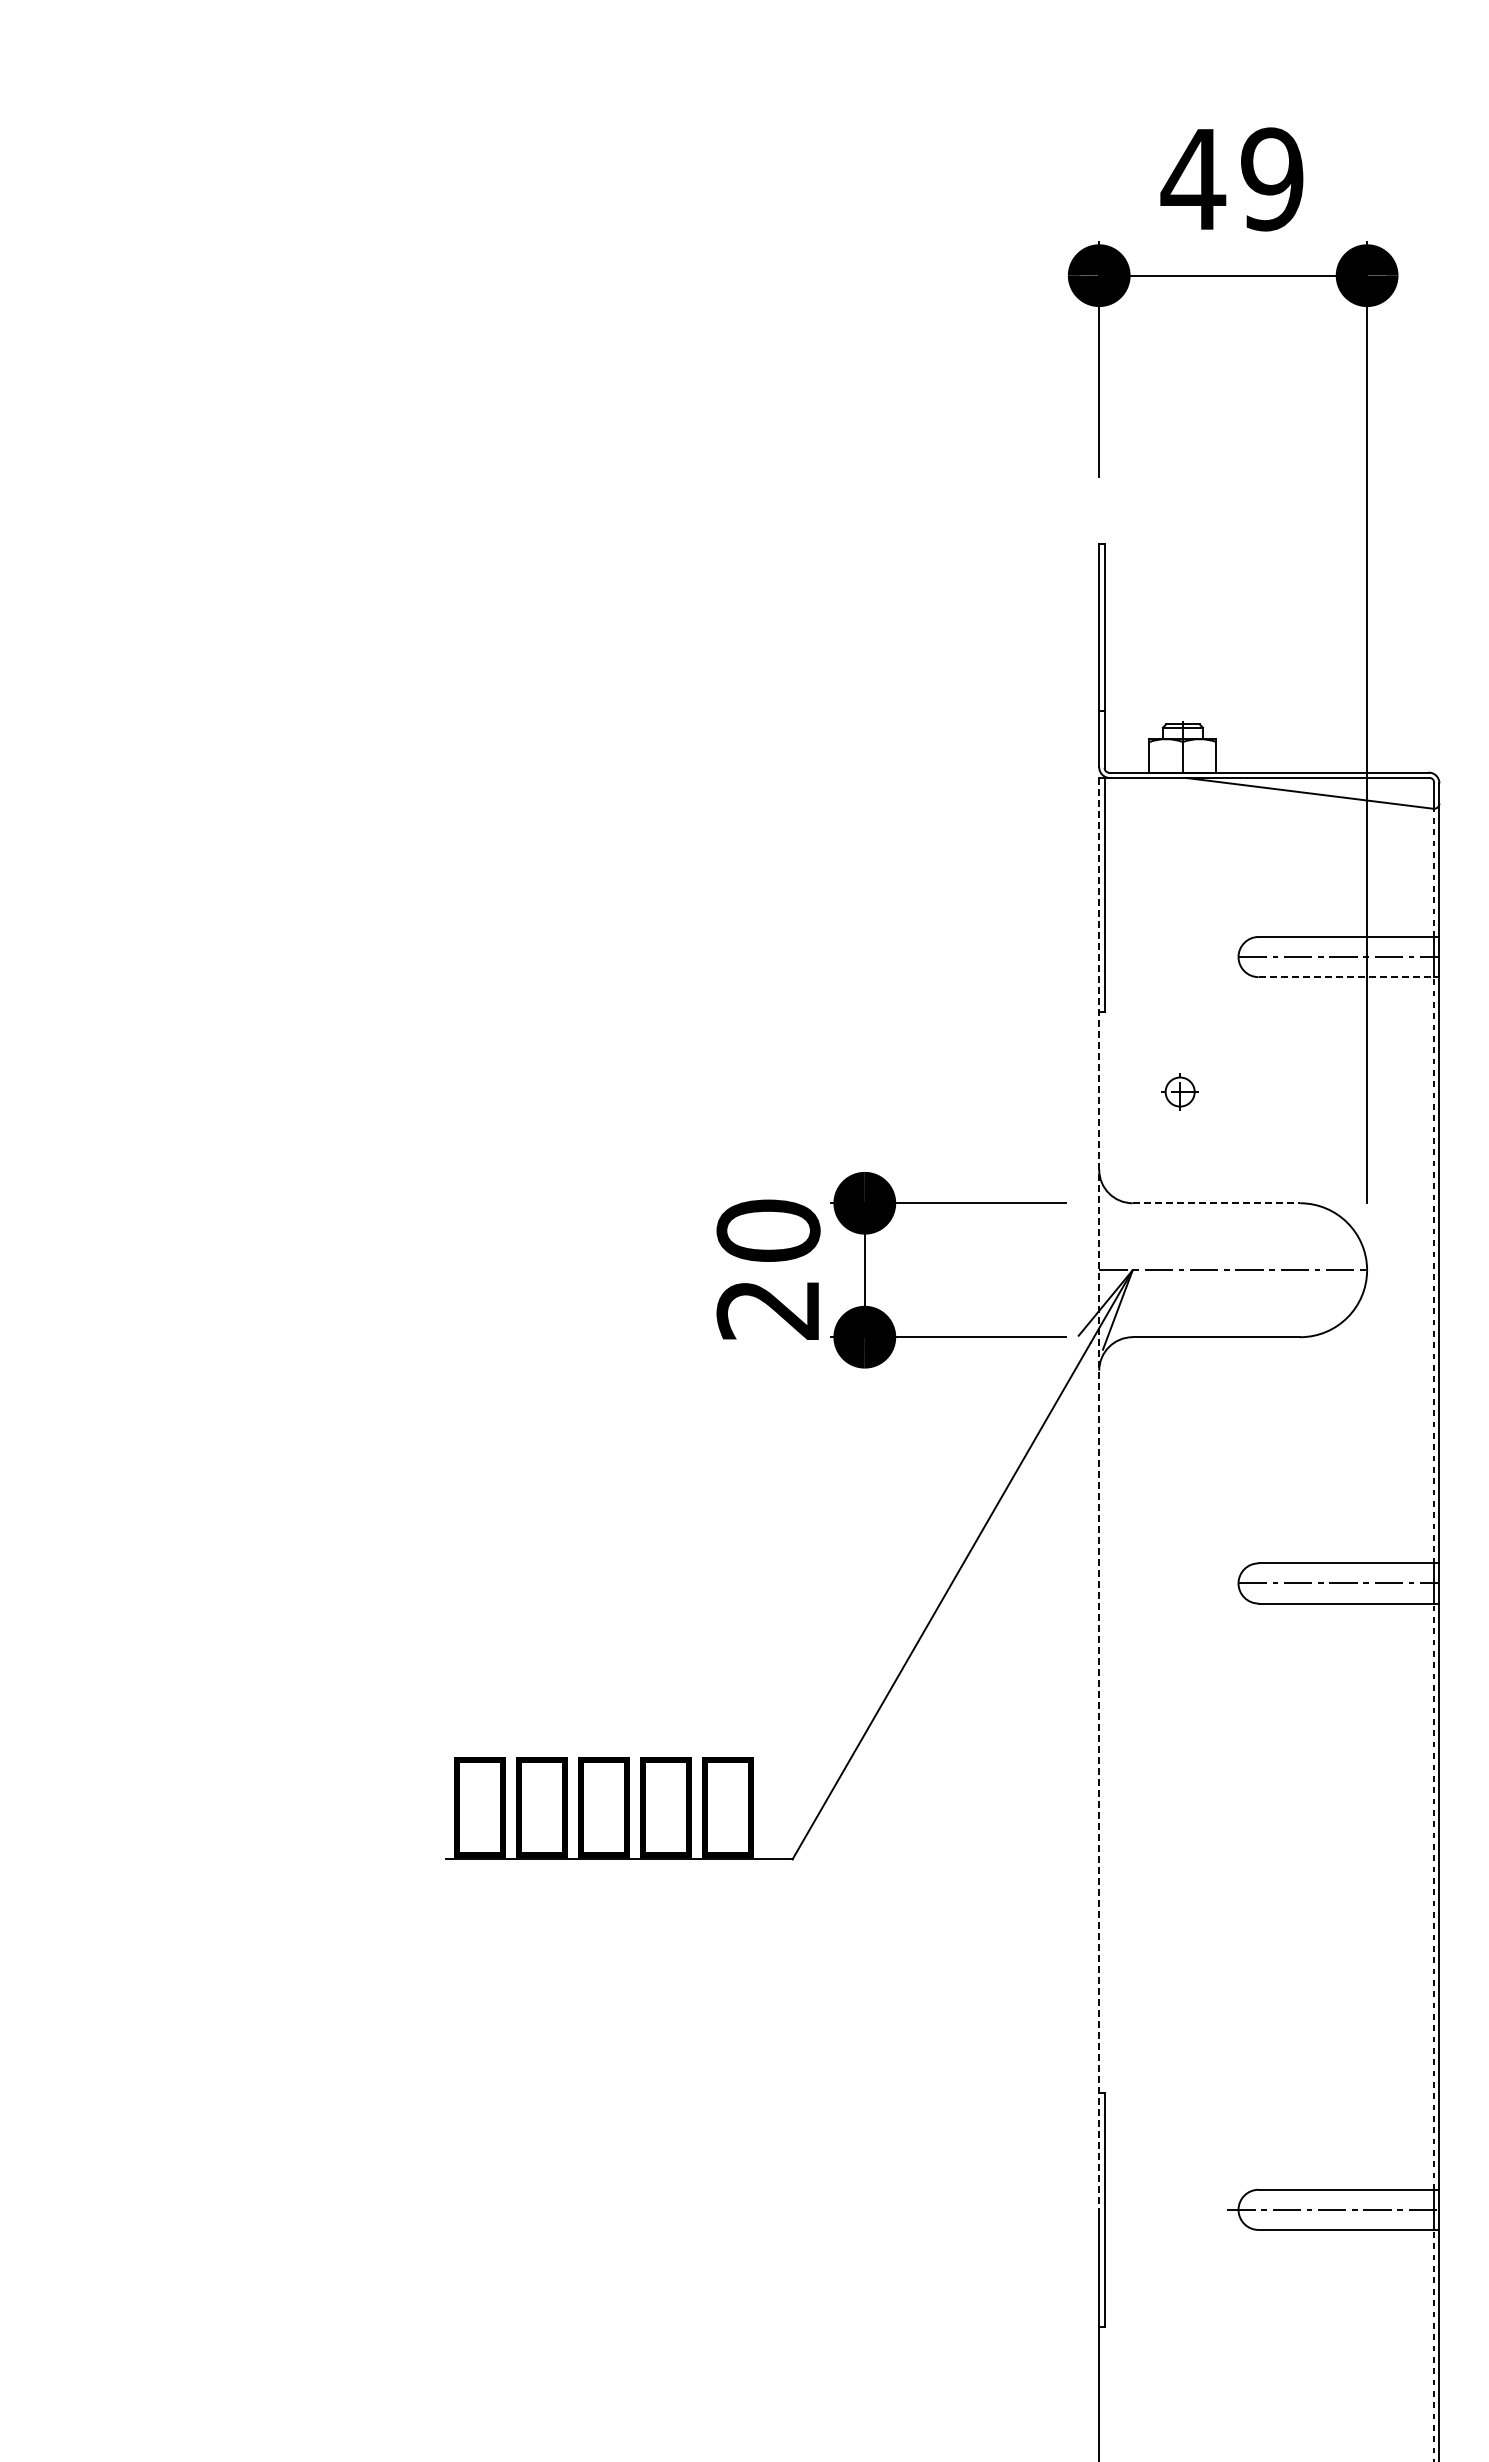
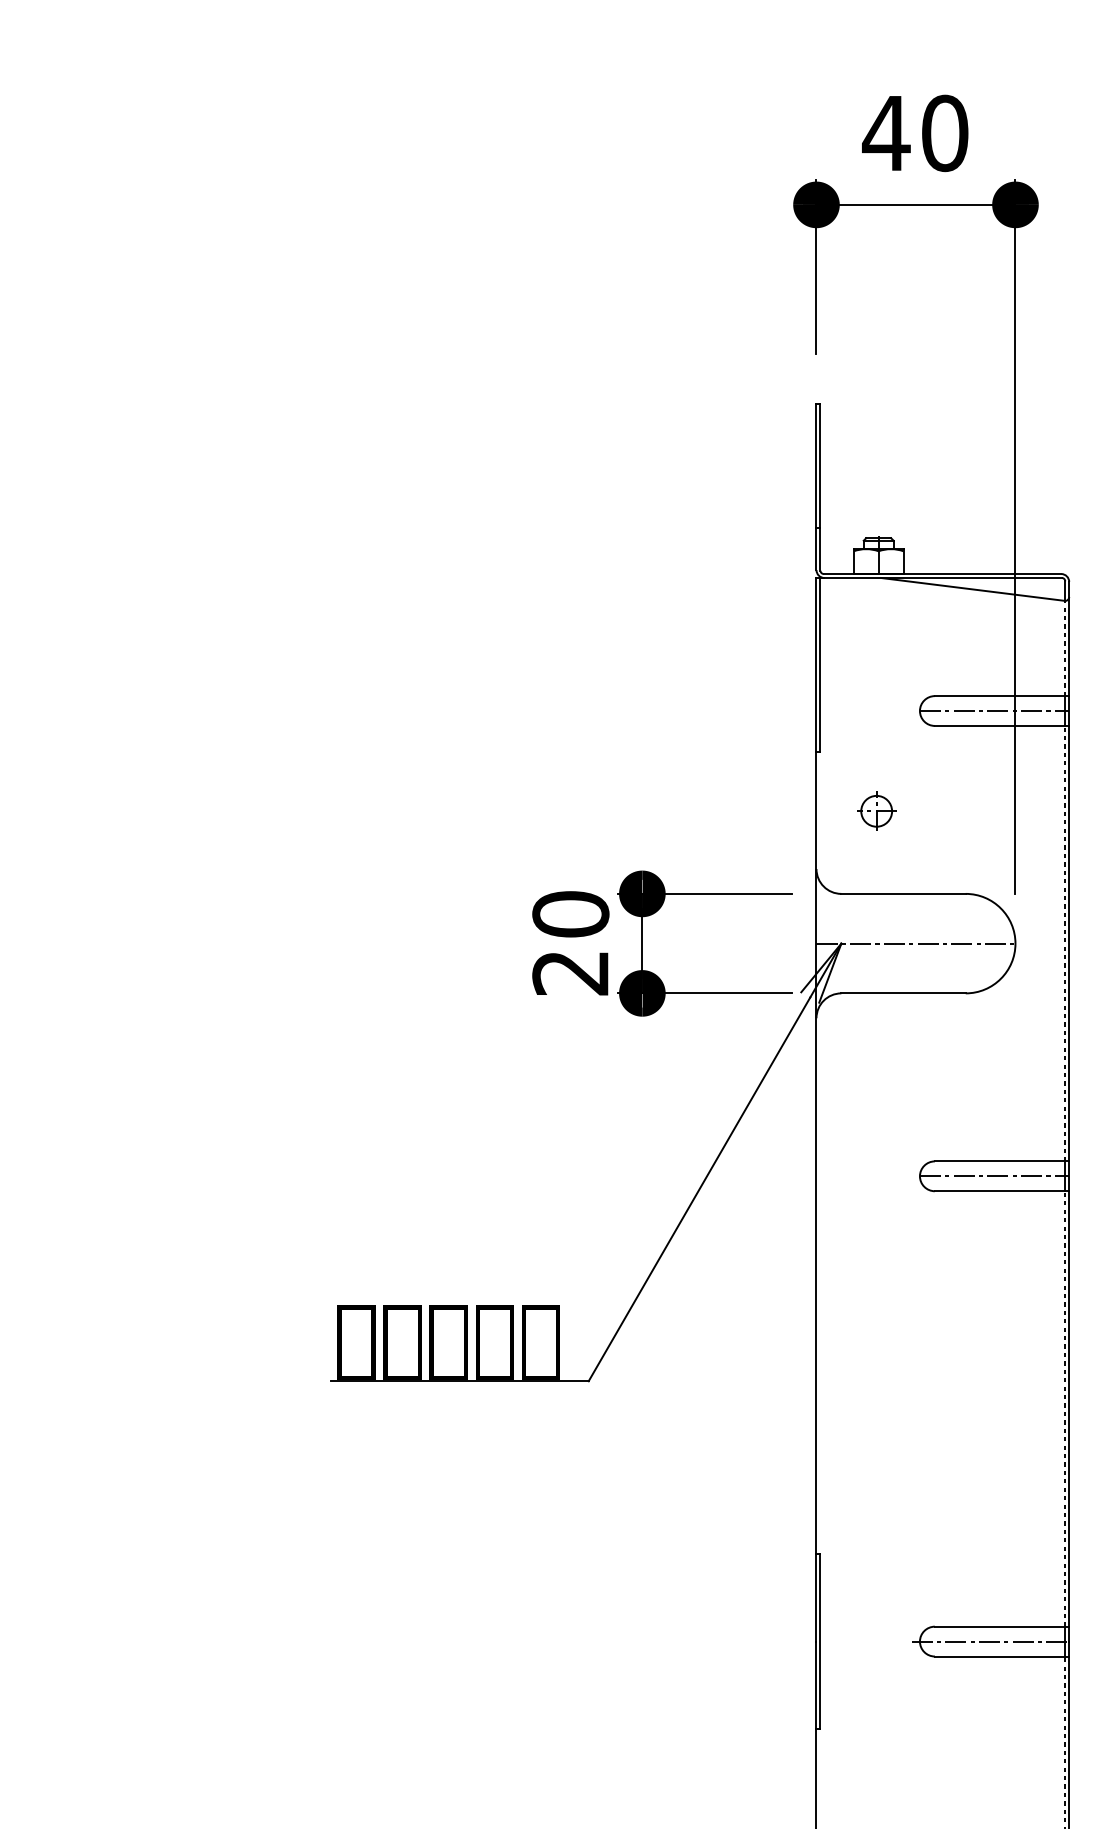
text: (1272, 179) -> (945, 133), 49 -> 40
line: (1346, 977) -> (1000, 726), dashed -> solid
part: (1179, 1091) -> (876, 810), size x1.43
line: (1216, 1203) -> (903, 894), dashed -> solid
line: (1099, 1493) -> (816, 1109), dashed -> solid

